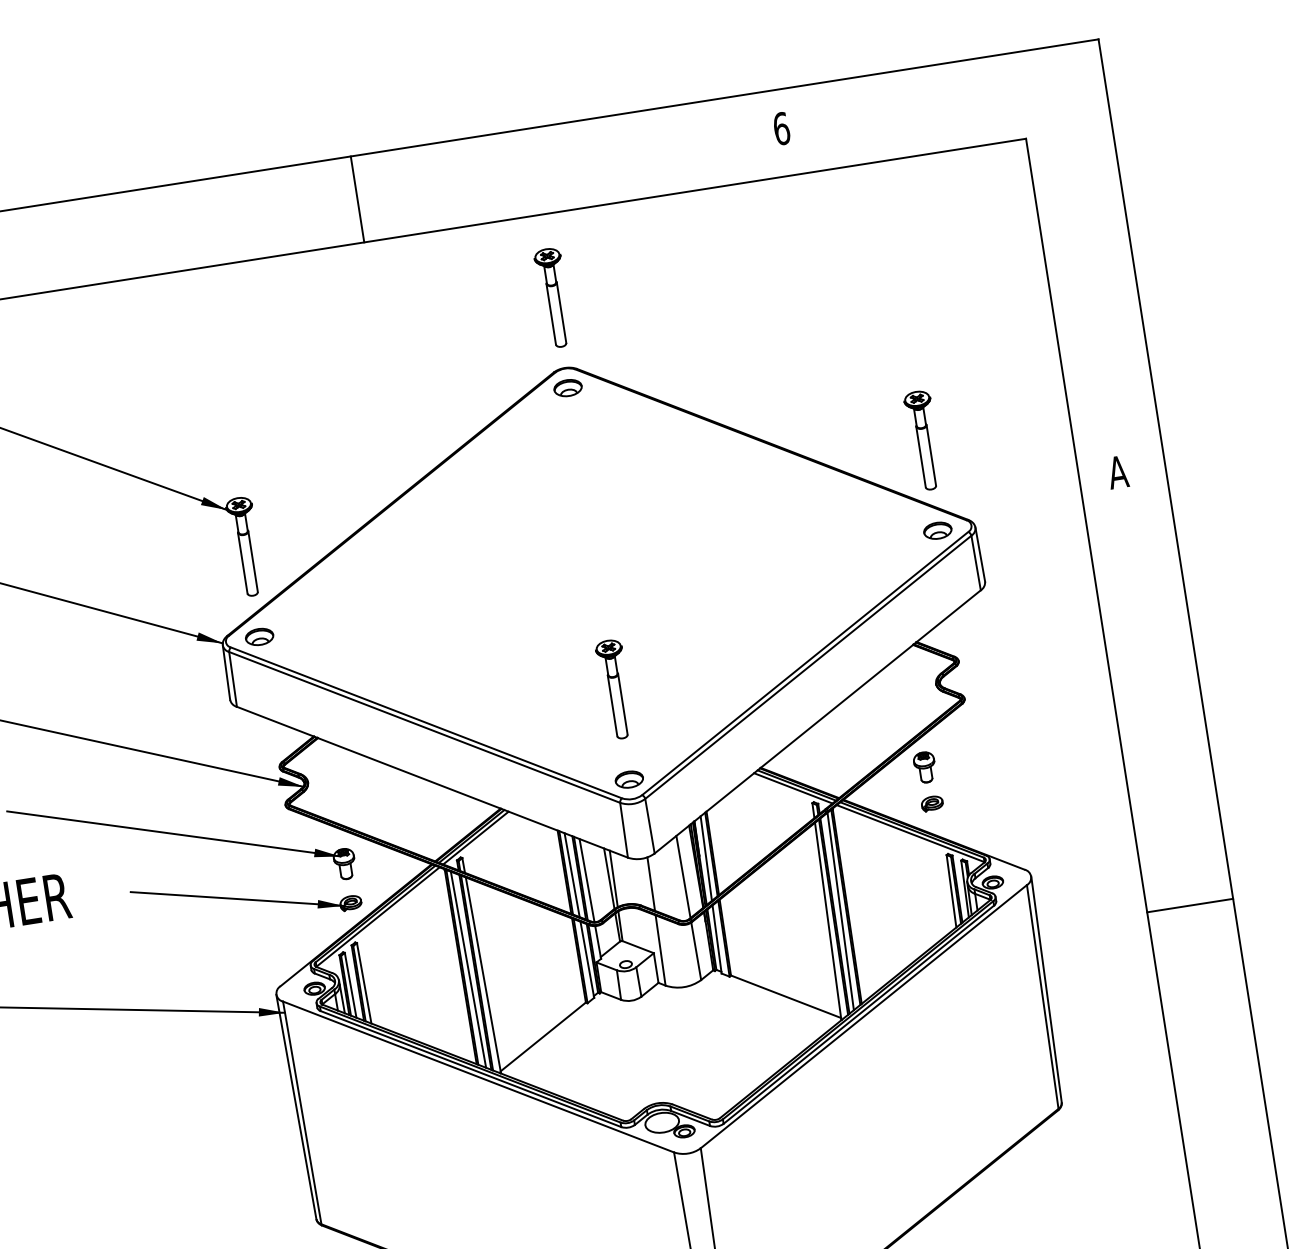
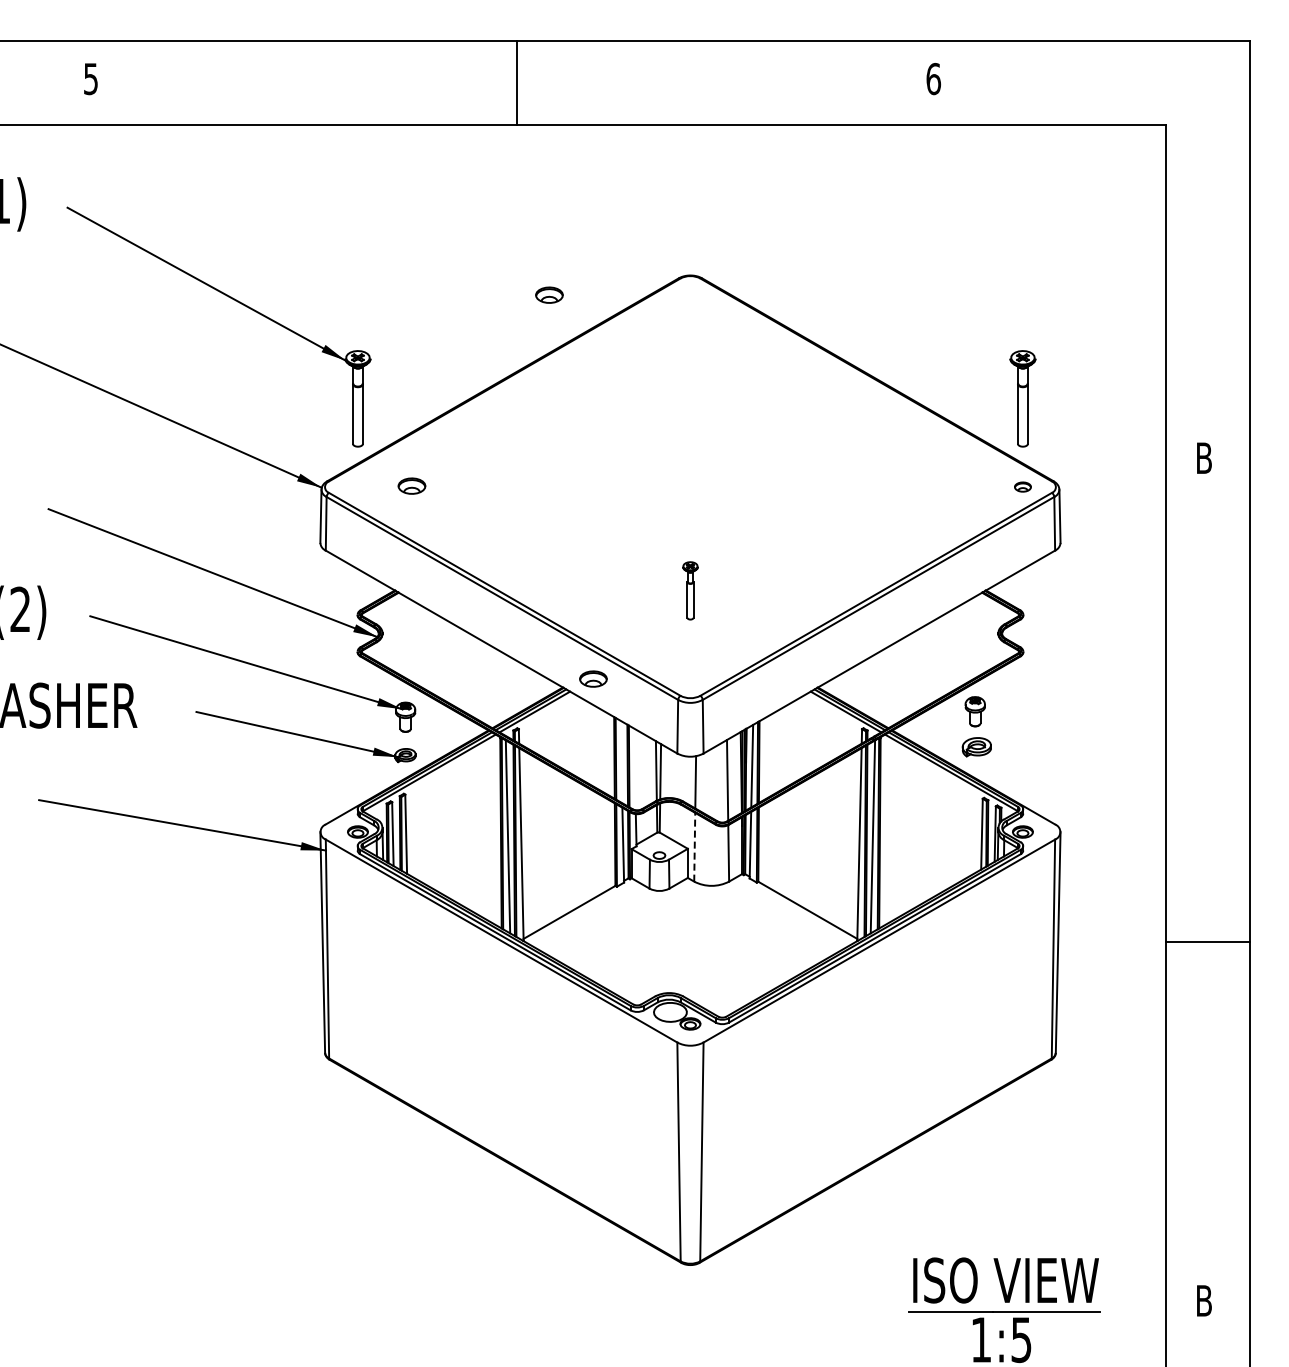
part: (553, 297) -> (690, 206), removed
part: (567, 387) -> (549, 294), moved
text: (1117, 471) -> (1203, 457), A -> B
part: (937, 530) -> (1022, 486), size x0.6
part: (259, 636) -> (411, 485), moved
part: (615, 689) -> (690, 590), size x0.6
part: (629, 779) -> (593, 678), moved
part: (932, 803) -> (976, 747), size x1.4
line: (572, 874) -> (621, 761), removed
line: (586, 880) -> (634, 769), removed
line: (1190, 905) -> (1208, 941), moved
line: (660, 949) -> (694, 846), solid -> dashed

